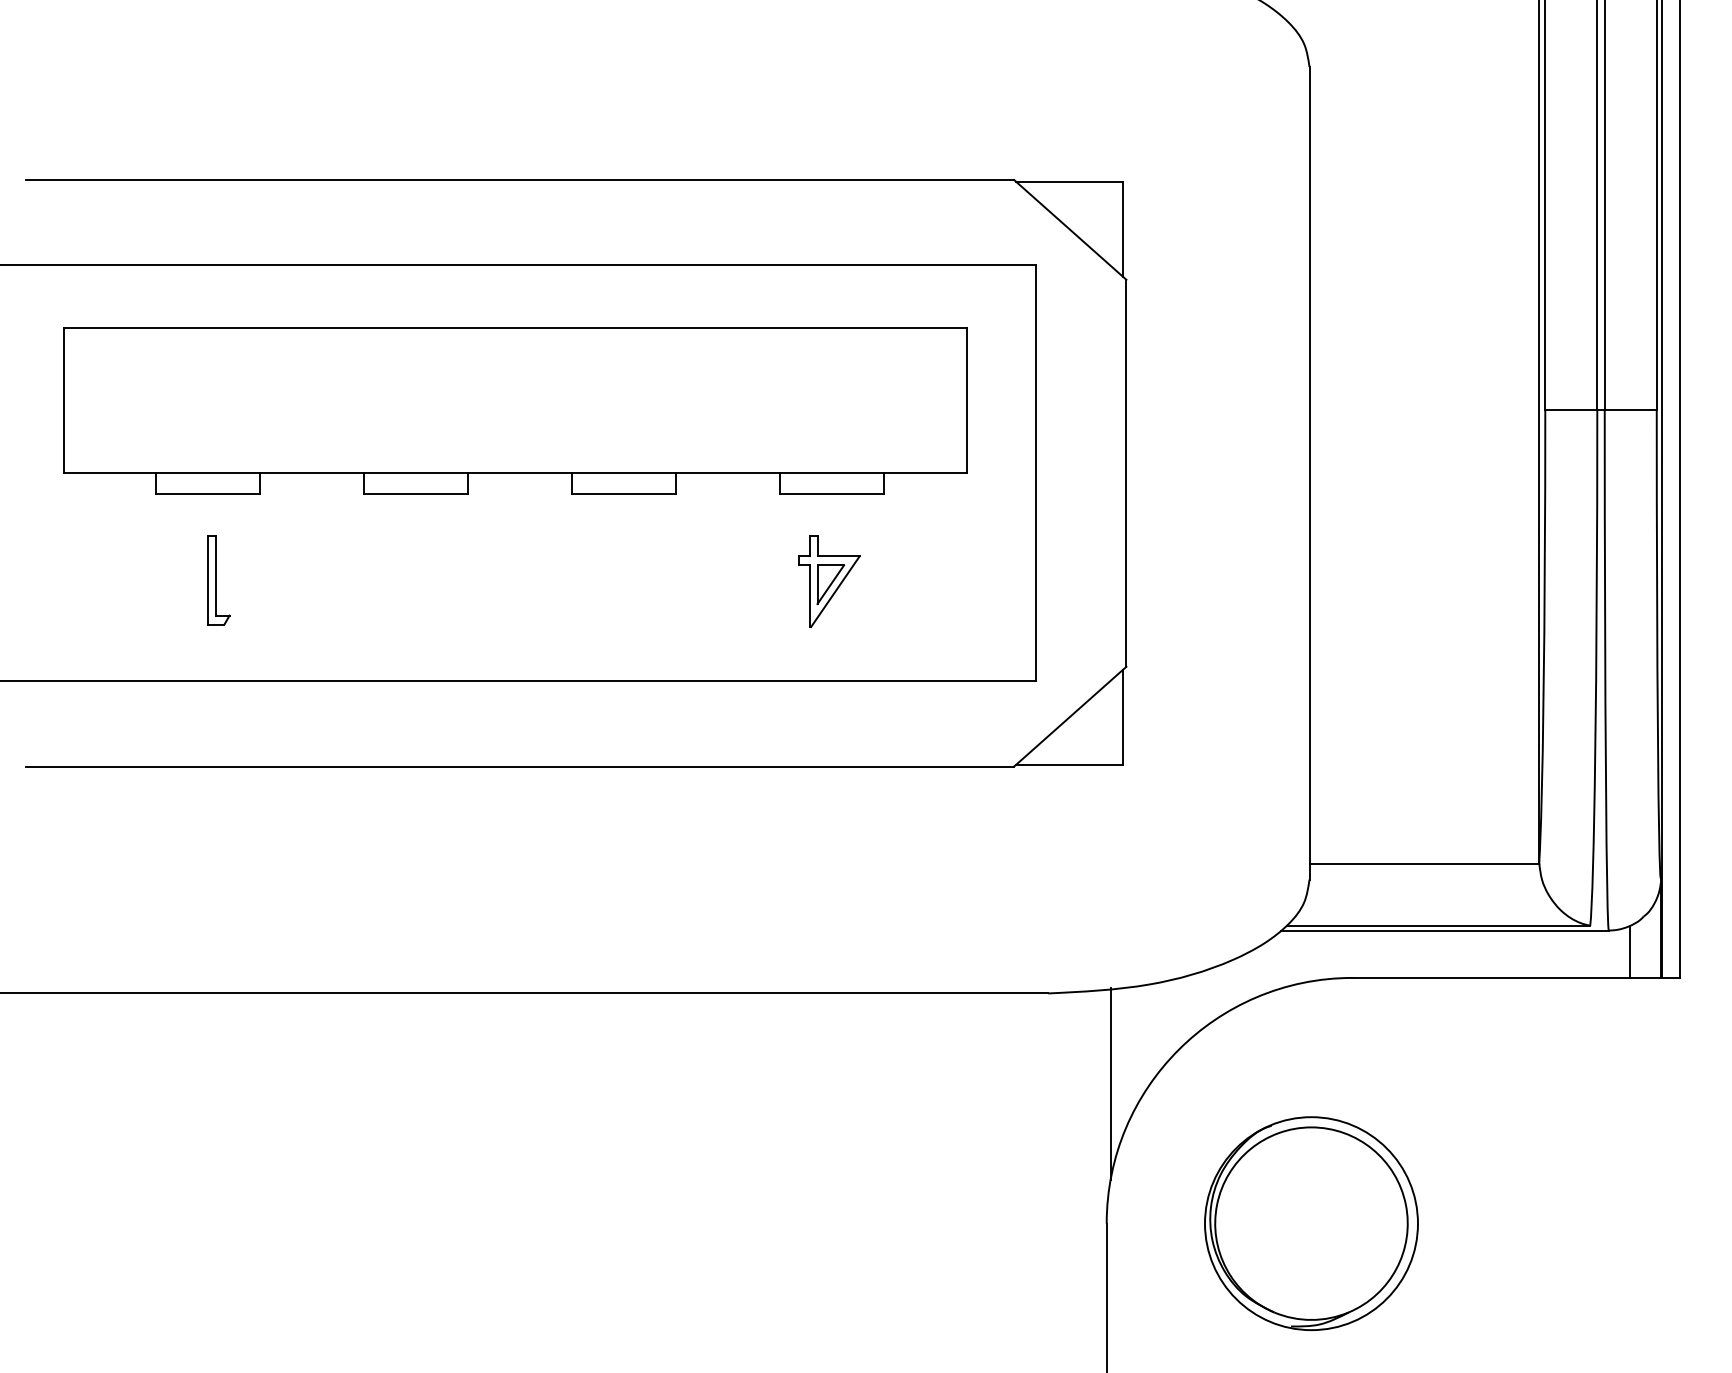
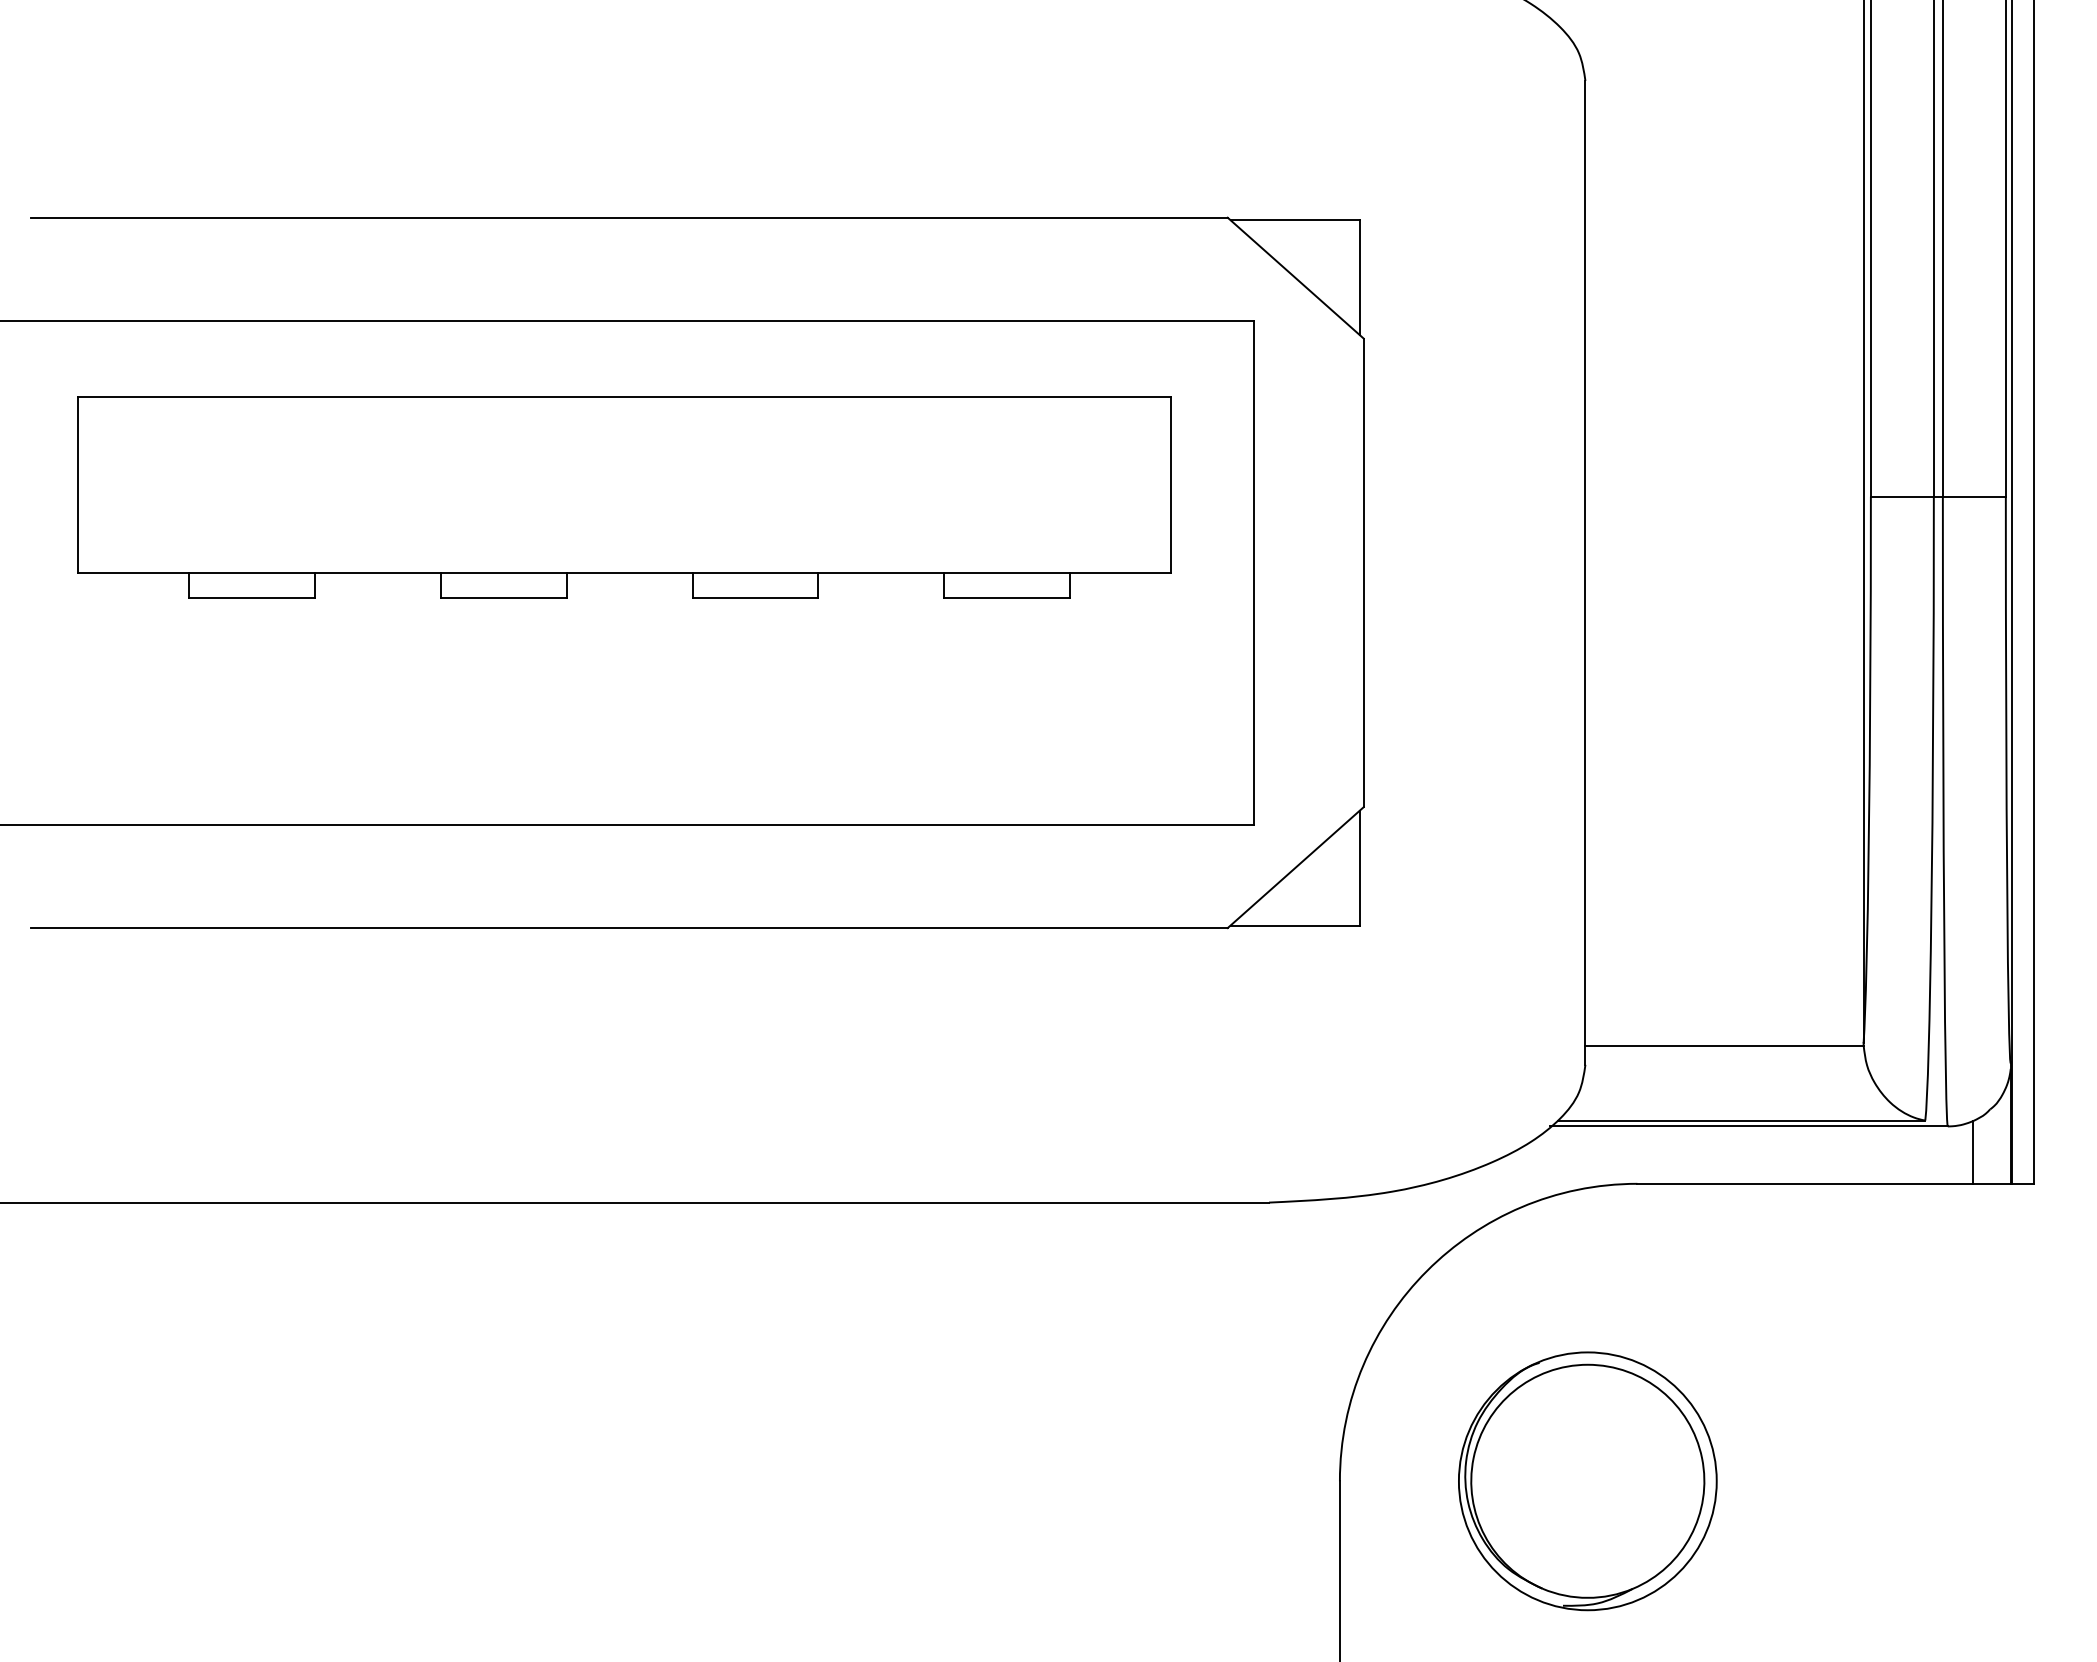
part: (218, 580) -> (264, 702), removed
part: (829, 581) -> (1004, 703), removed
line: (1110, 1083) -> (1344, 1311), removed

